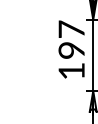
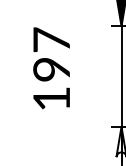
text: (71, 49) -> (51, 68), moved

